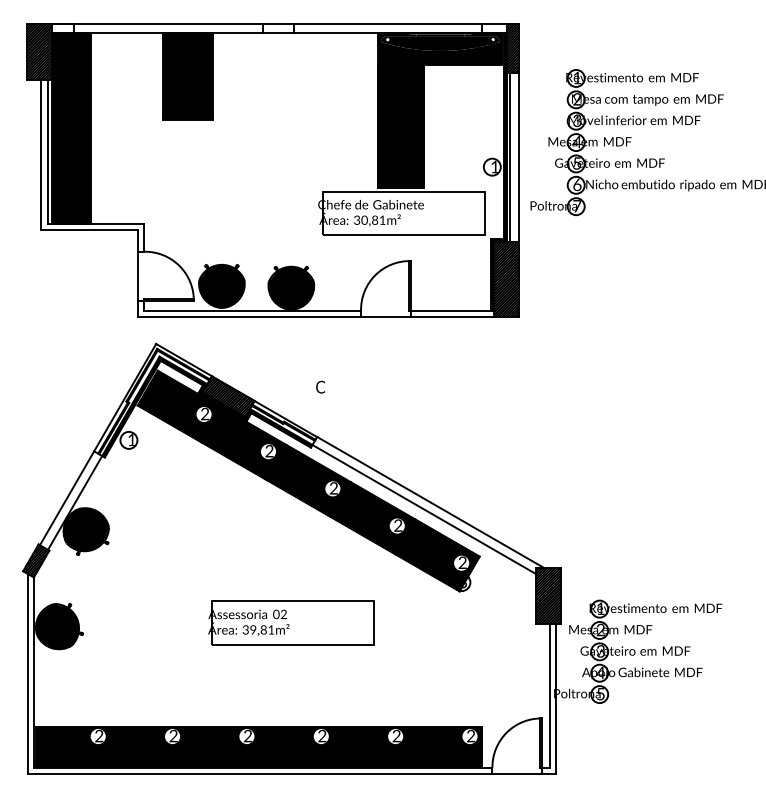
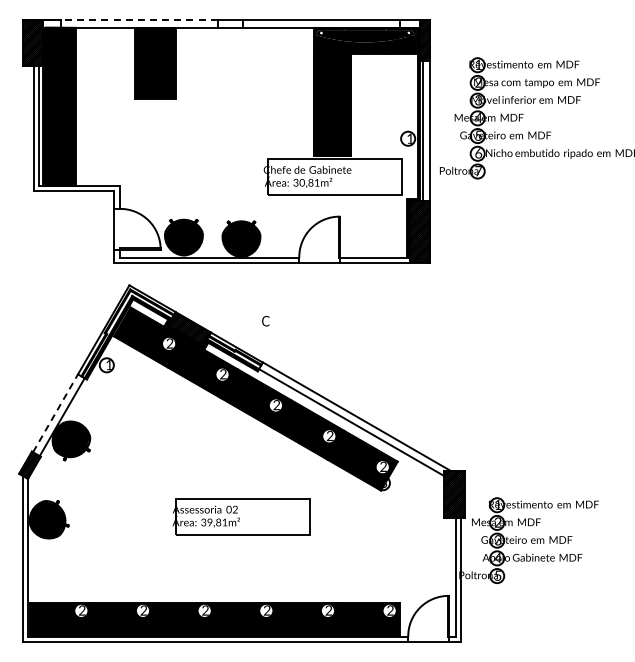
line: (168, 23) -> (139, 19), solid -> dashed
line: (67, 498) -> (55, 413), solid -> dashed

